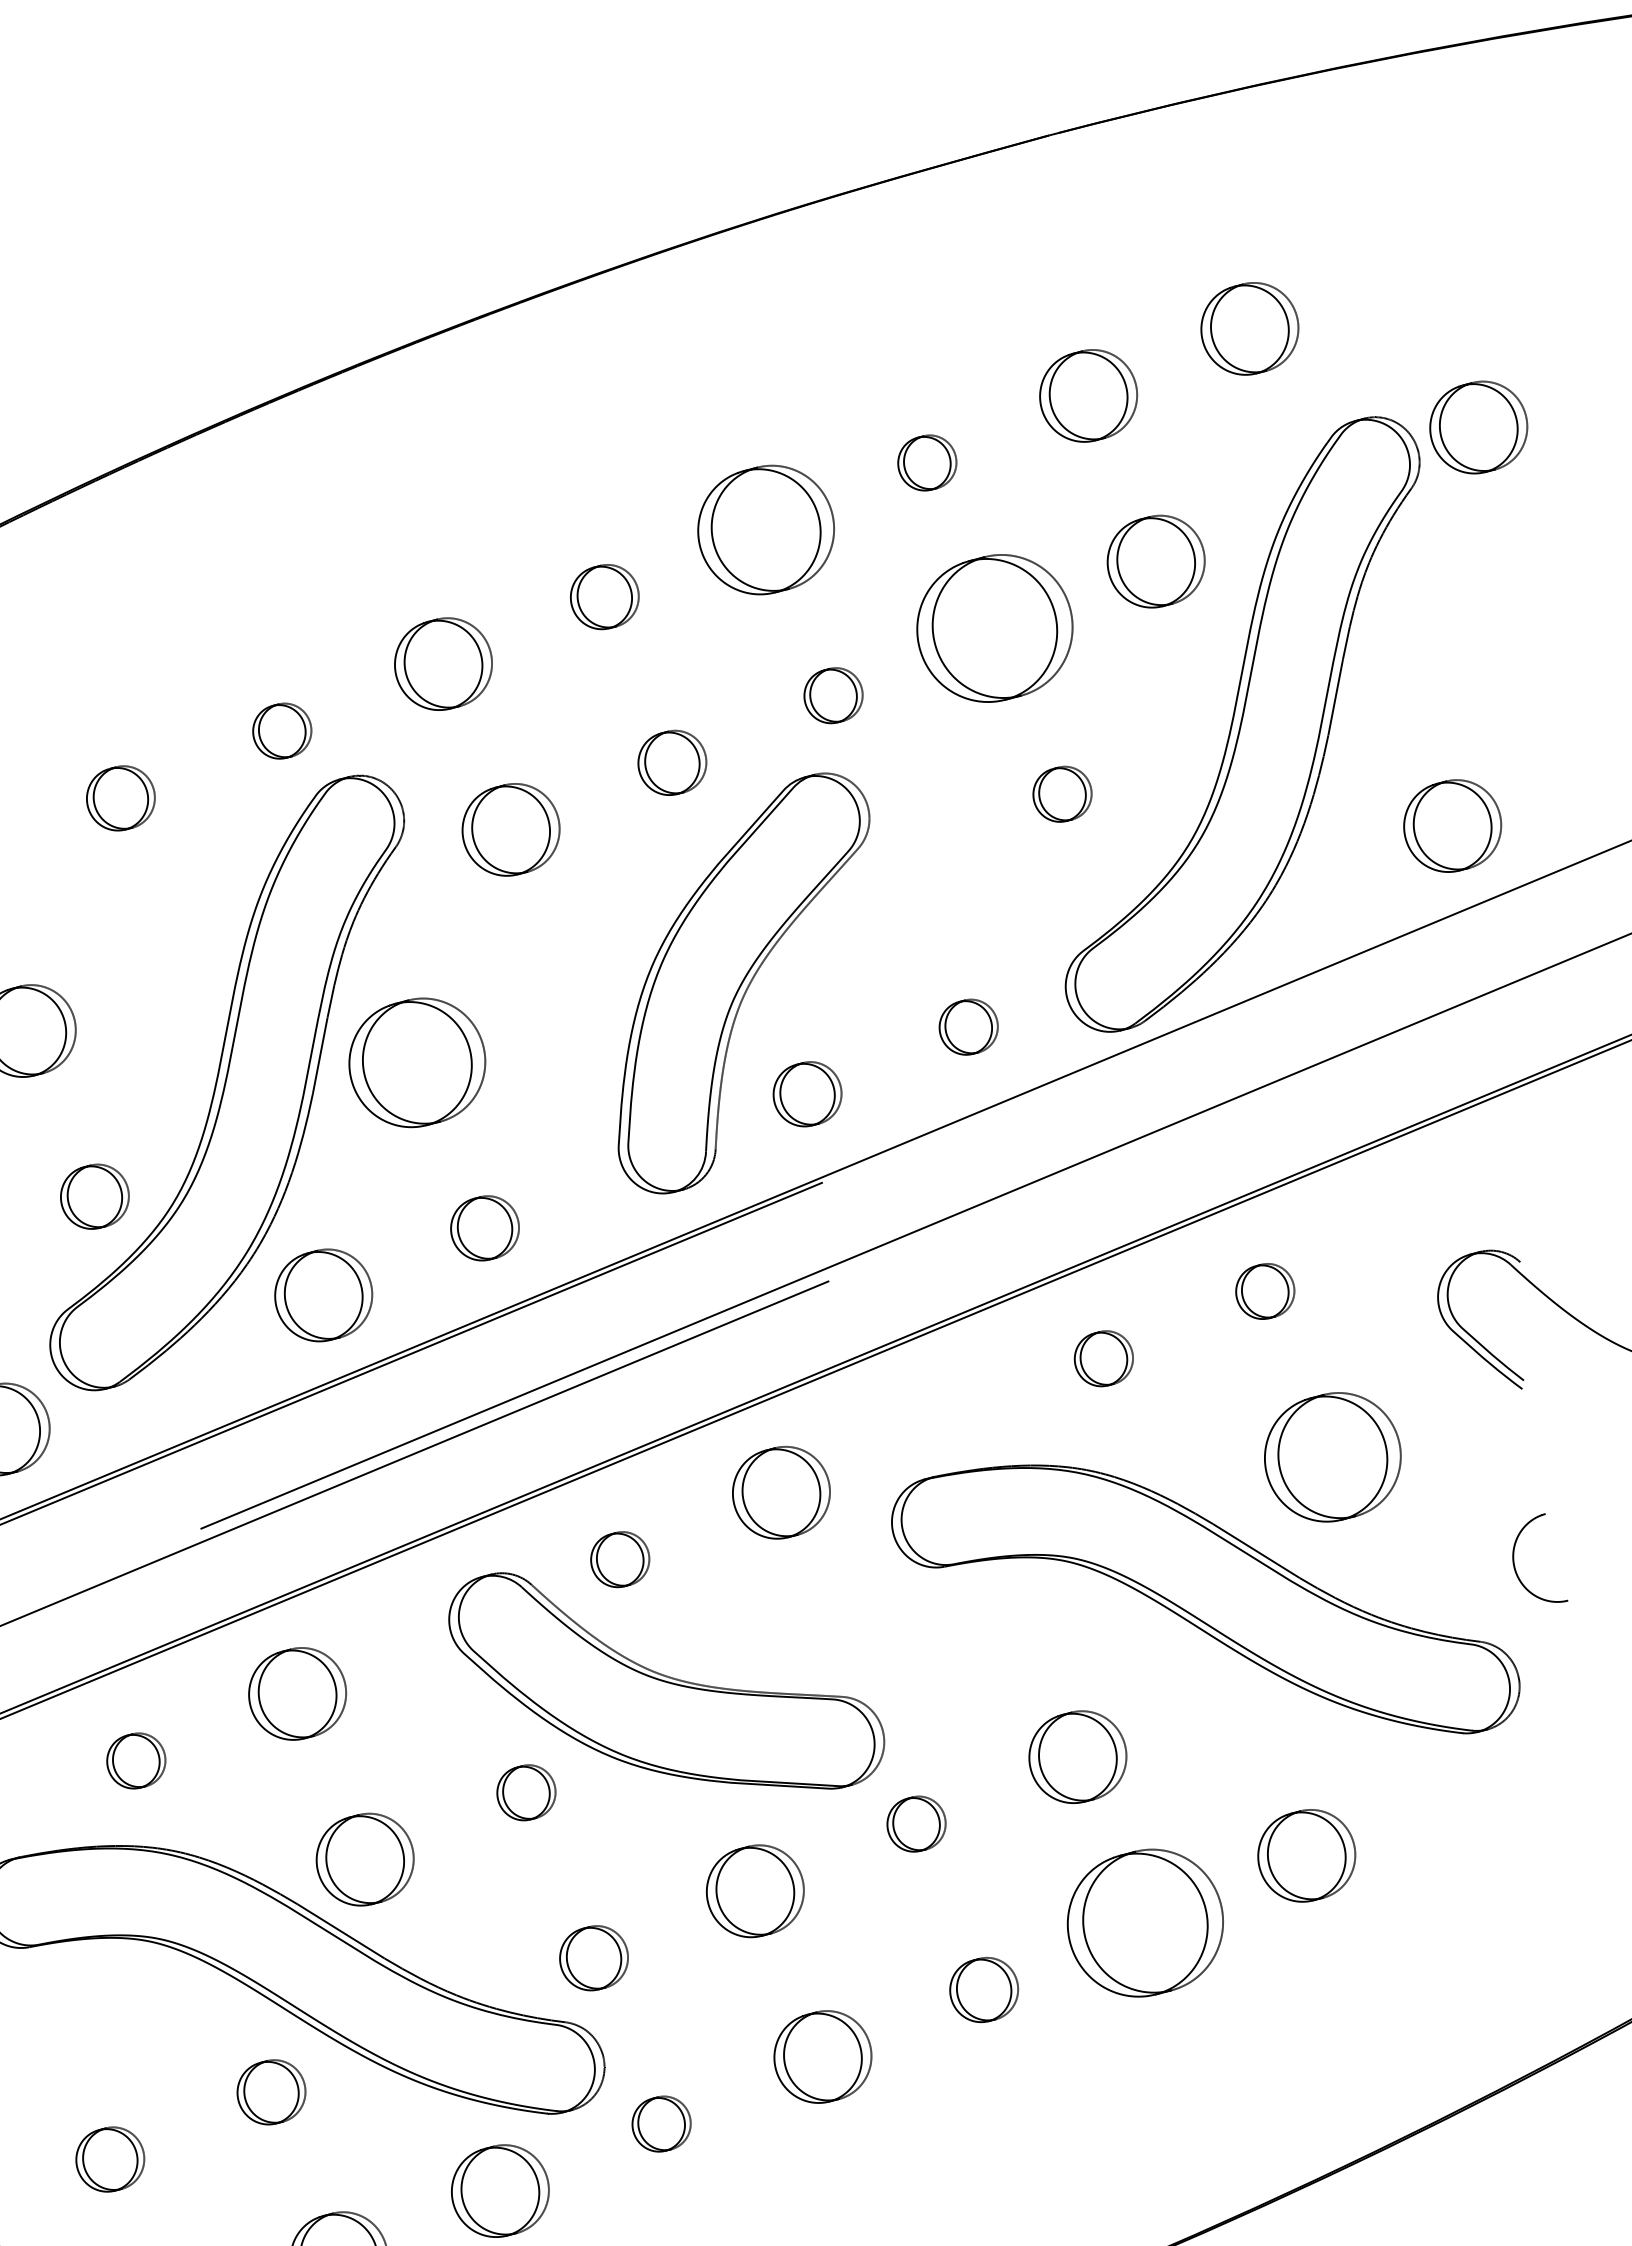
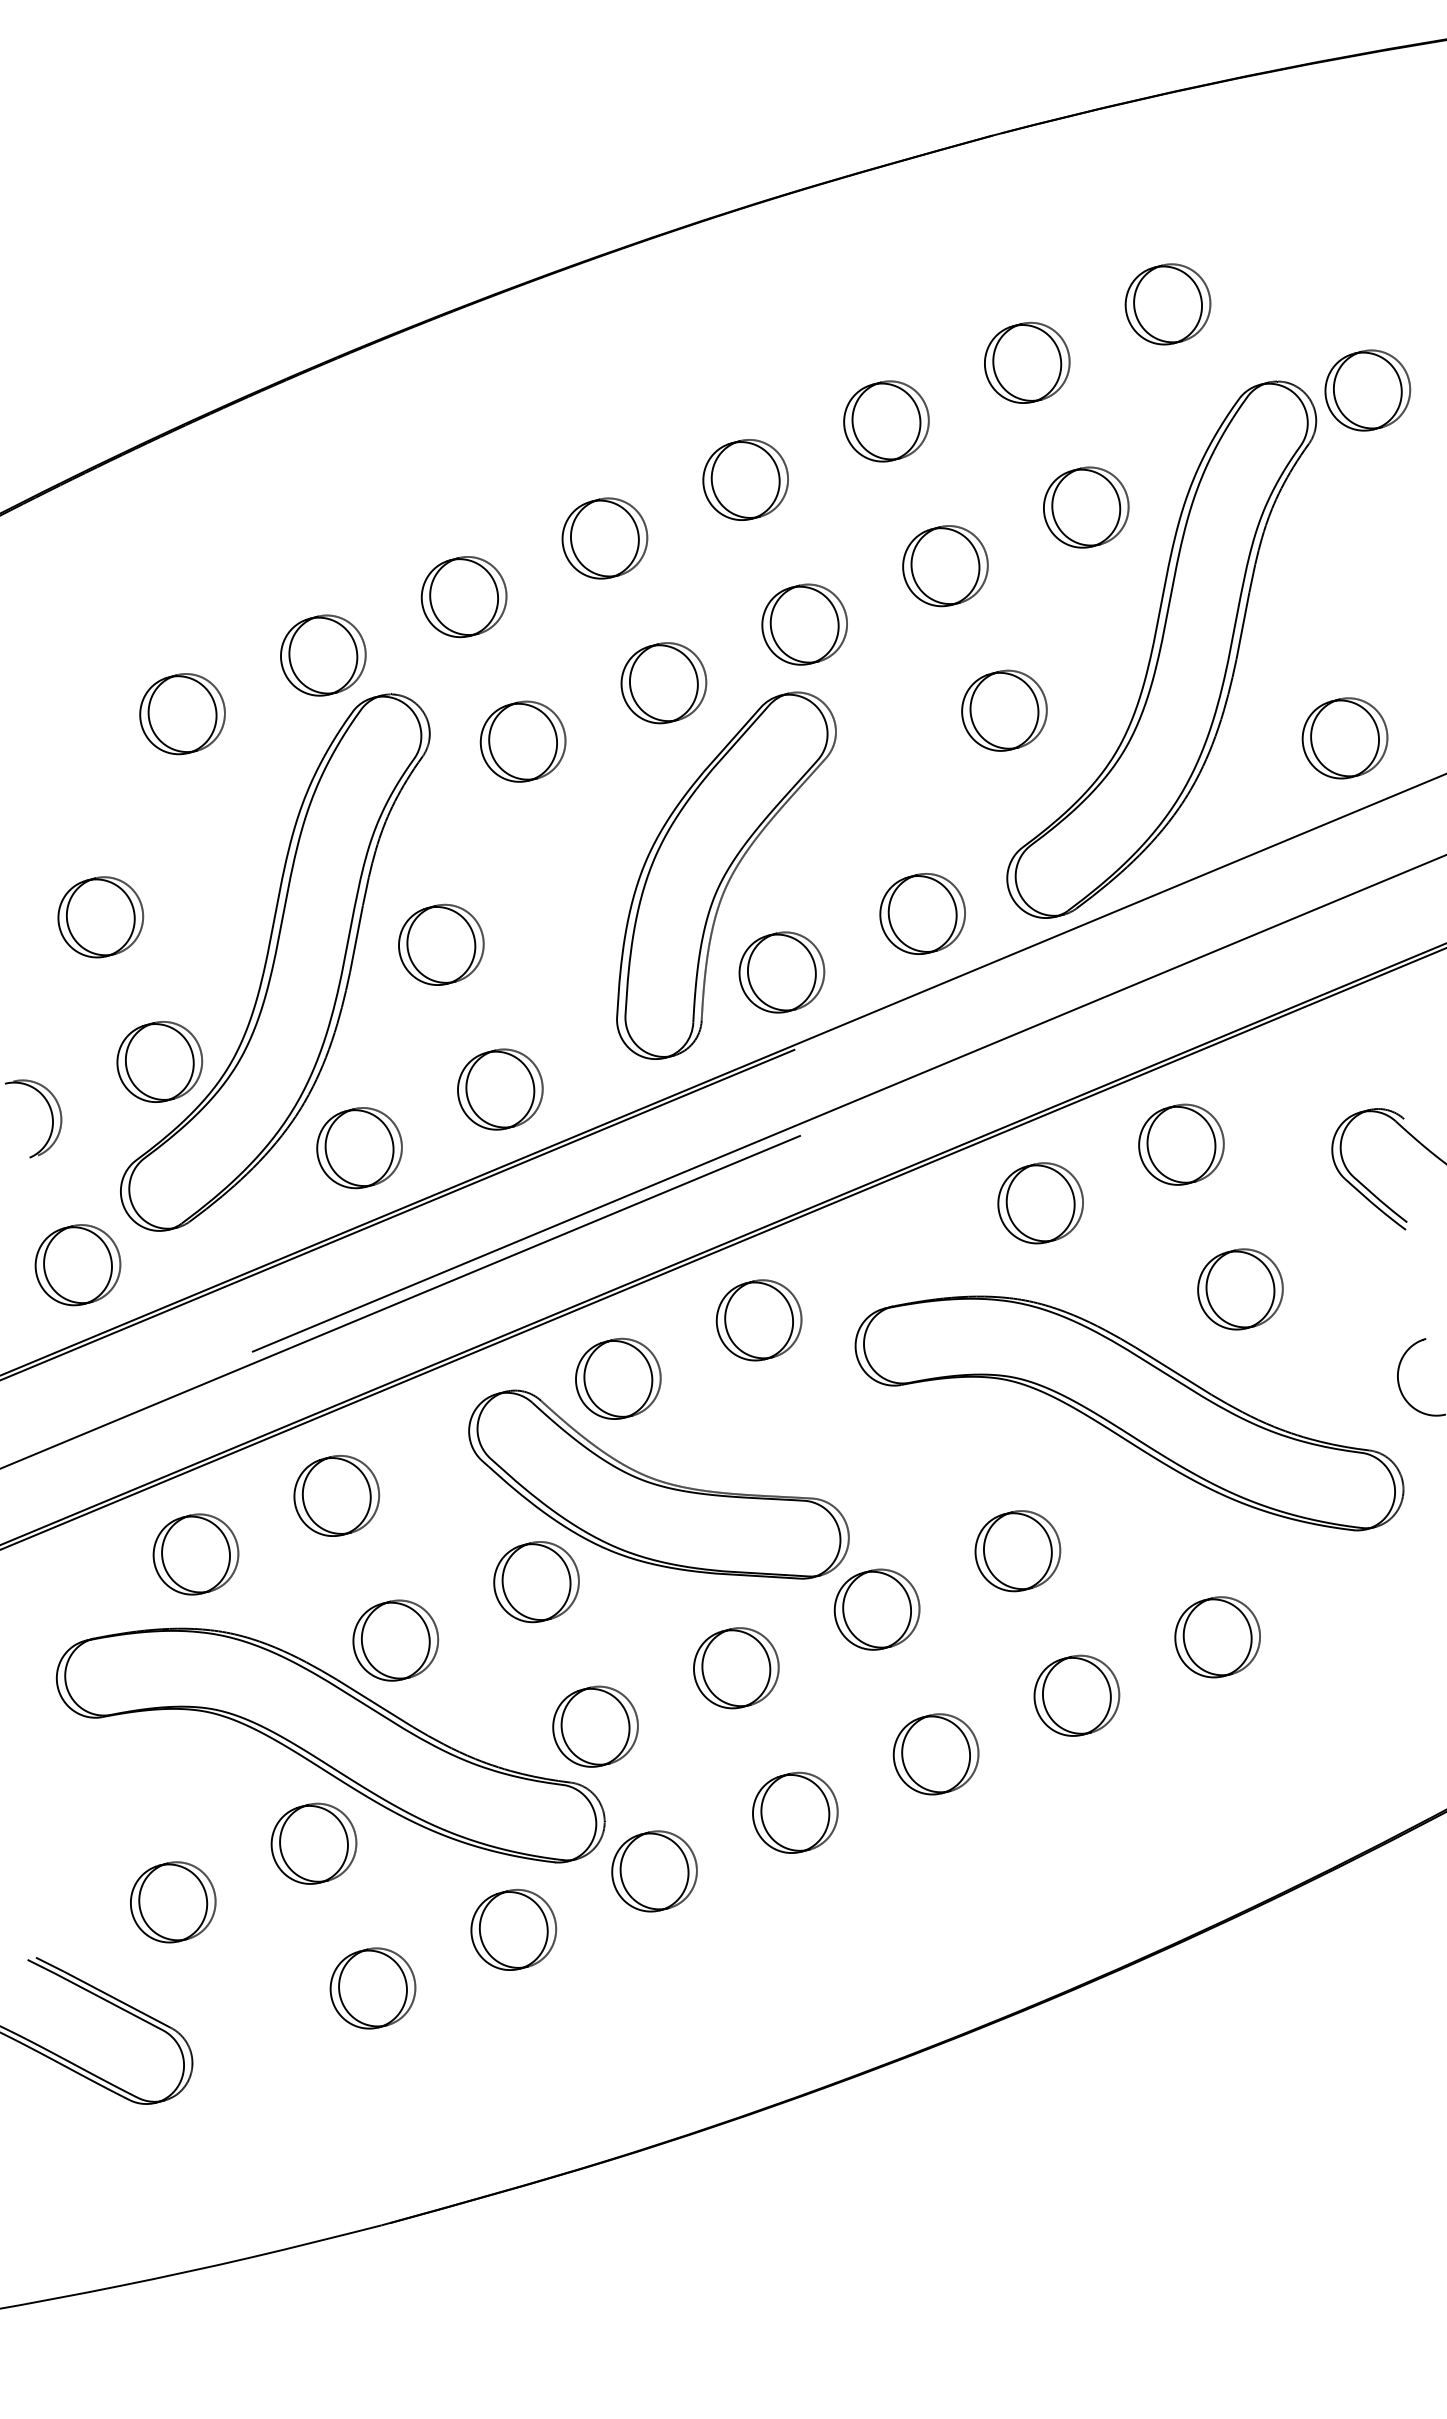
part: (927, 463) -> (886, 421), size x1.67
part: (765, 529) -> (745, 479), size x0.71
part: (604, 597) -> (604, 538), size x1.43
part: (994, 629) -> (945, 566), size x0.62
part: (833, 695) -> (804, 624), size x1.67
part: (282, 731) -> (323, 655), size x1.67
part: (671, 763) -> (663, 683), size x1.43
part: (1062, 794) -> (1004, 710), size x1.67
part: (120, 798) -> (182, 714), size x1.43
part: (968, 1026) -> (922, 913), size x1.67
part: (417, 1062) -> (441, 944), size x0.71
part: (807, 1094) -> (781, 972), size x1.43
part: (94, 1196) -> (159, 1061), size x1.43
part: (485, 1228) -> (500, 1089), size x1.43
part: (1265, 1291) -> (1181, 1144), size x1.67
part: (1103, 1358) -> (1040, 1203), size x1.67
part: (1332, 1457) -> (1240, 1289), size x0.71
part: (620, 1559) -> (618, 1378), size x1.67
part: (135, 1760) -> (195, 1554), size x1.67
part: (526, 1793) -> (536, 1582), size x1.67
part: (915, 1823) -> (876, 1609), size x1.67
part: (1145, 1922) -> (1076, 1695), size x0.62
part: (593, 1958) -> (595, 1726), size x1.43
part: (983, 1990) -> (935, 1754), size x1.43
part: (270, 2092) -> (313, 1843), size x1.43
part: (661, 2124) -> (654, 1871), size x1.67
part: (110, 2159) -> (173, 1902), size x1.43

